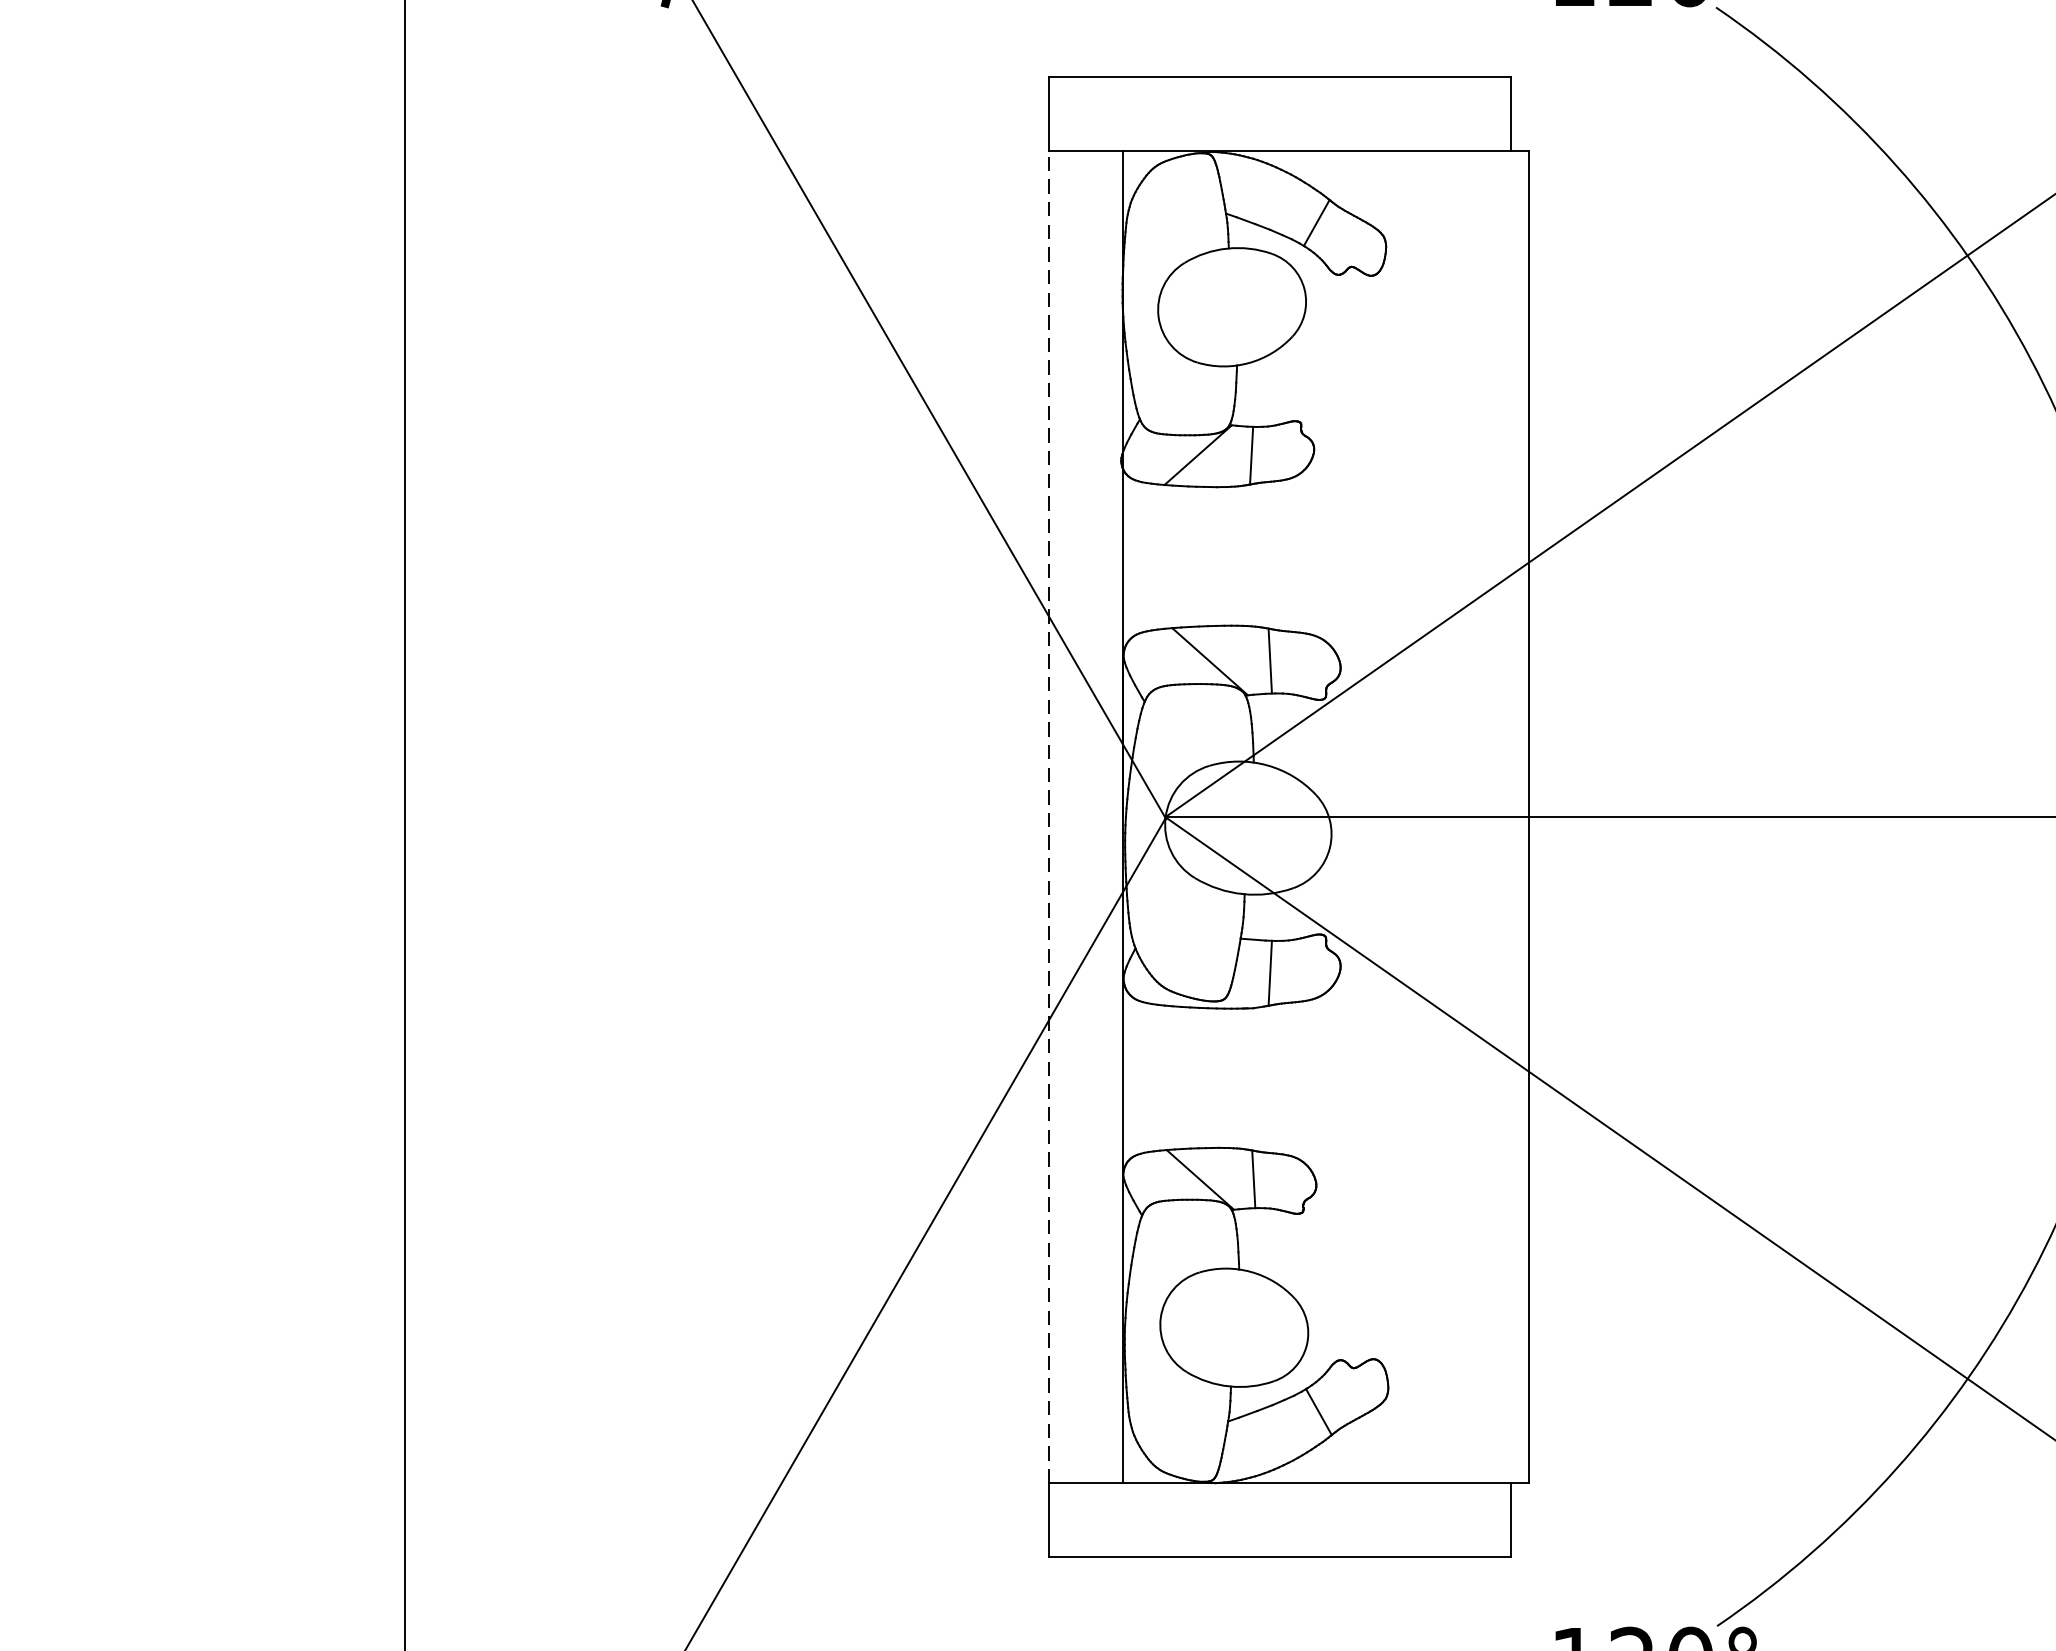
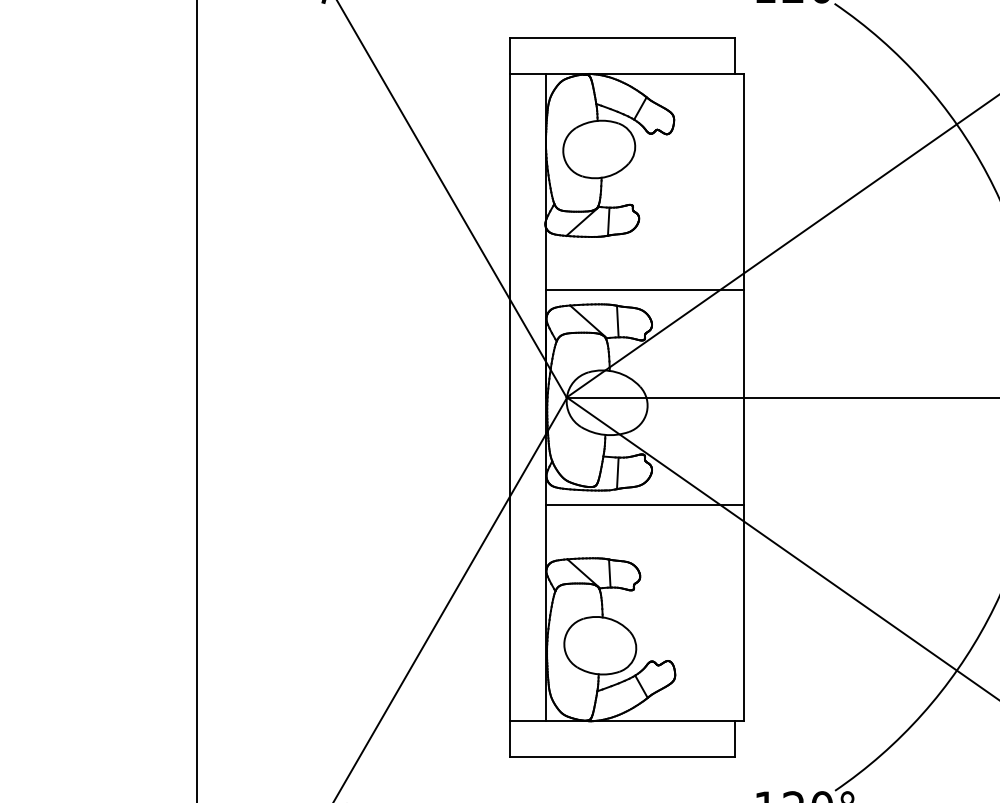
line: (1325, 595) -> (644, 289), added
line: (1047, 817) -> (509, 397), dashed -> solid
line: (1325, 1039) -> (644, 505), added

